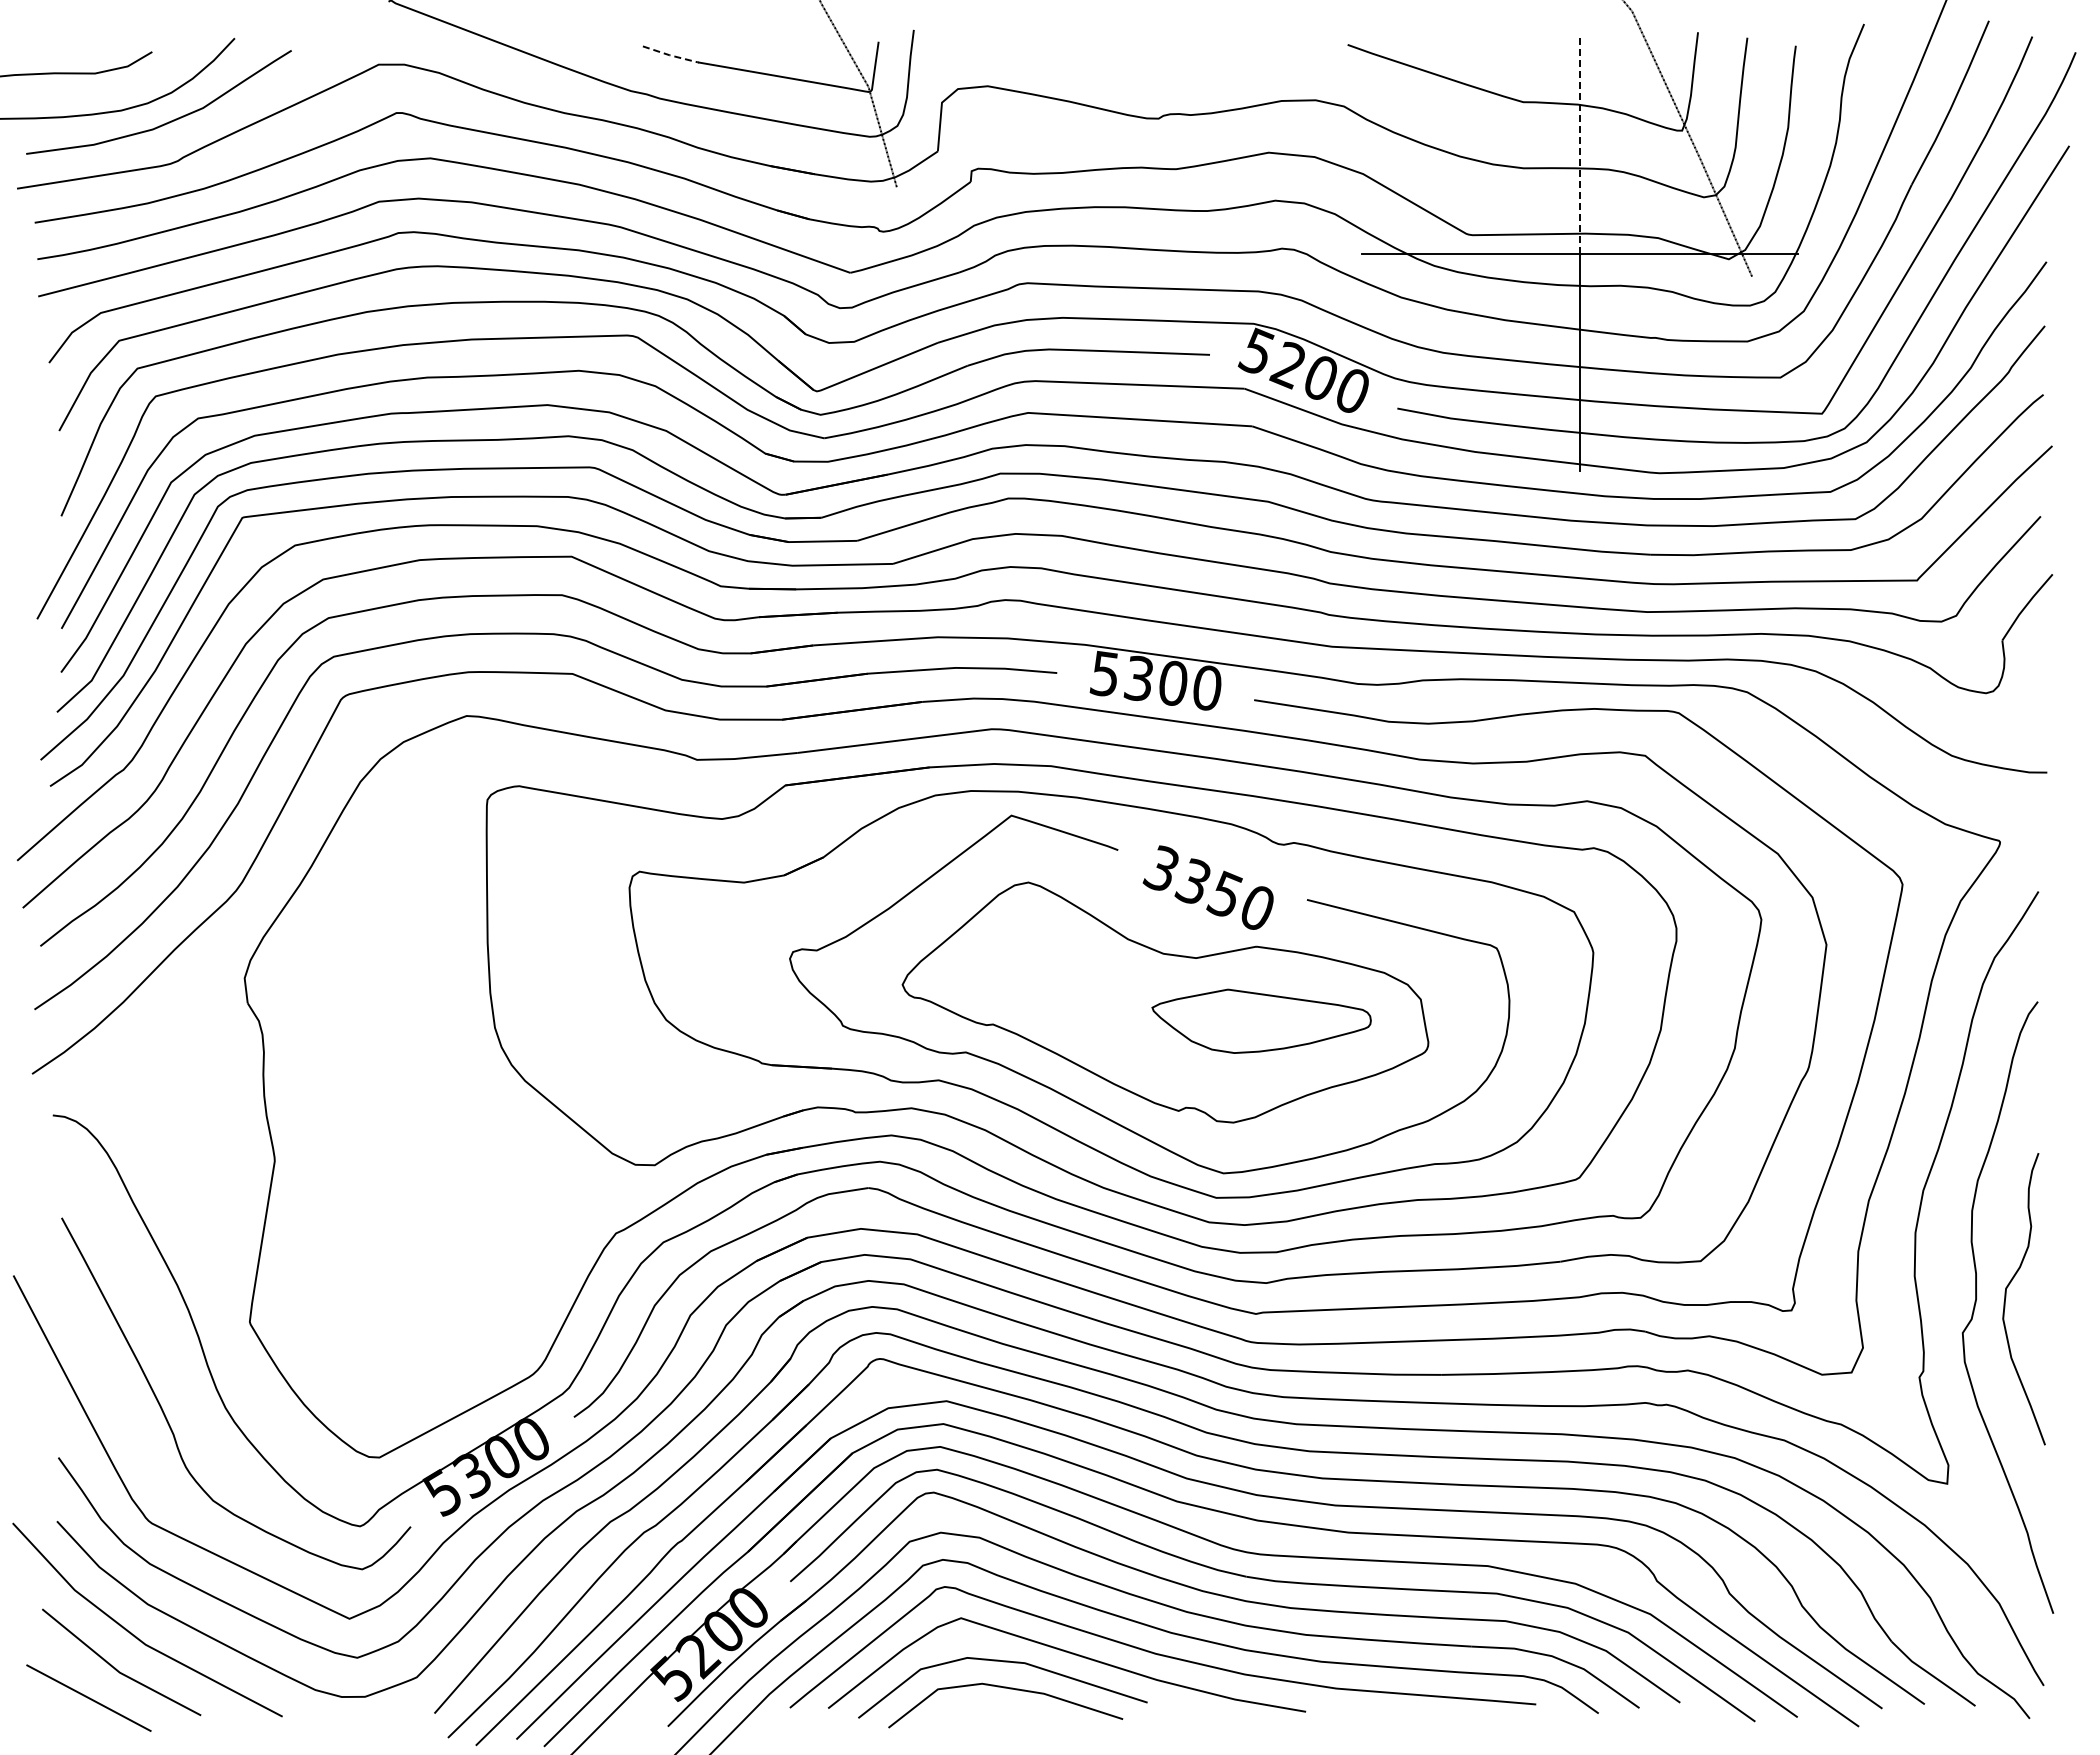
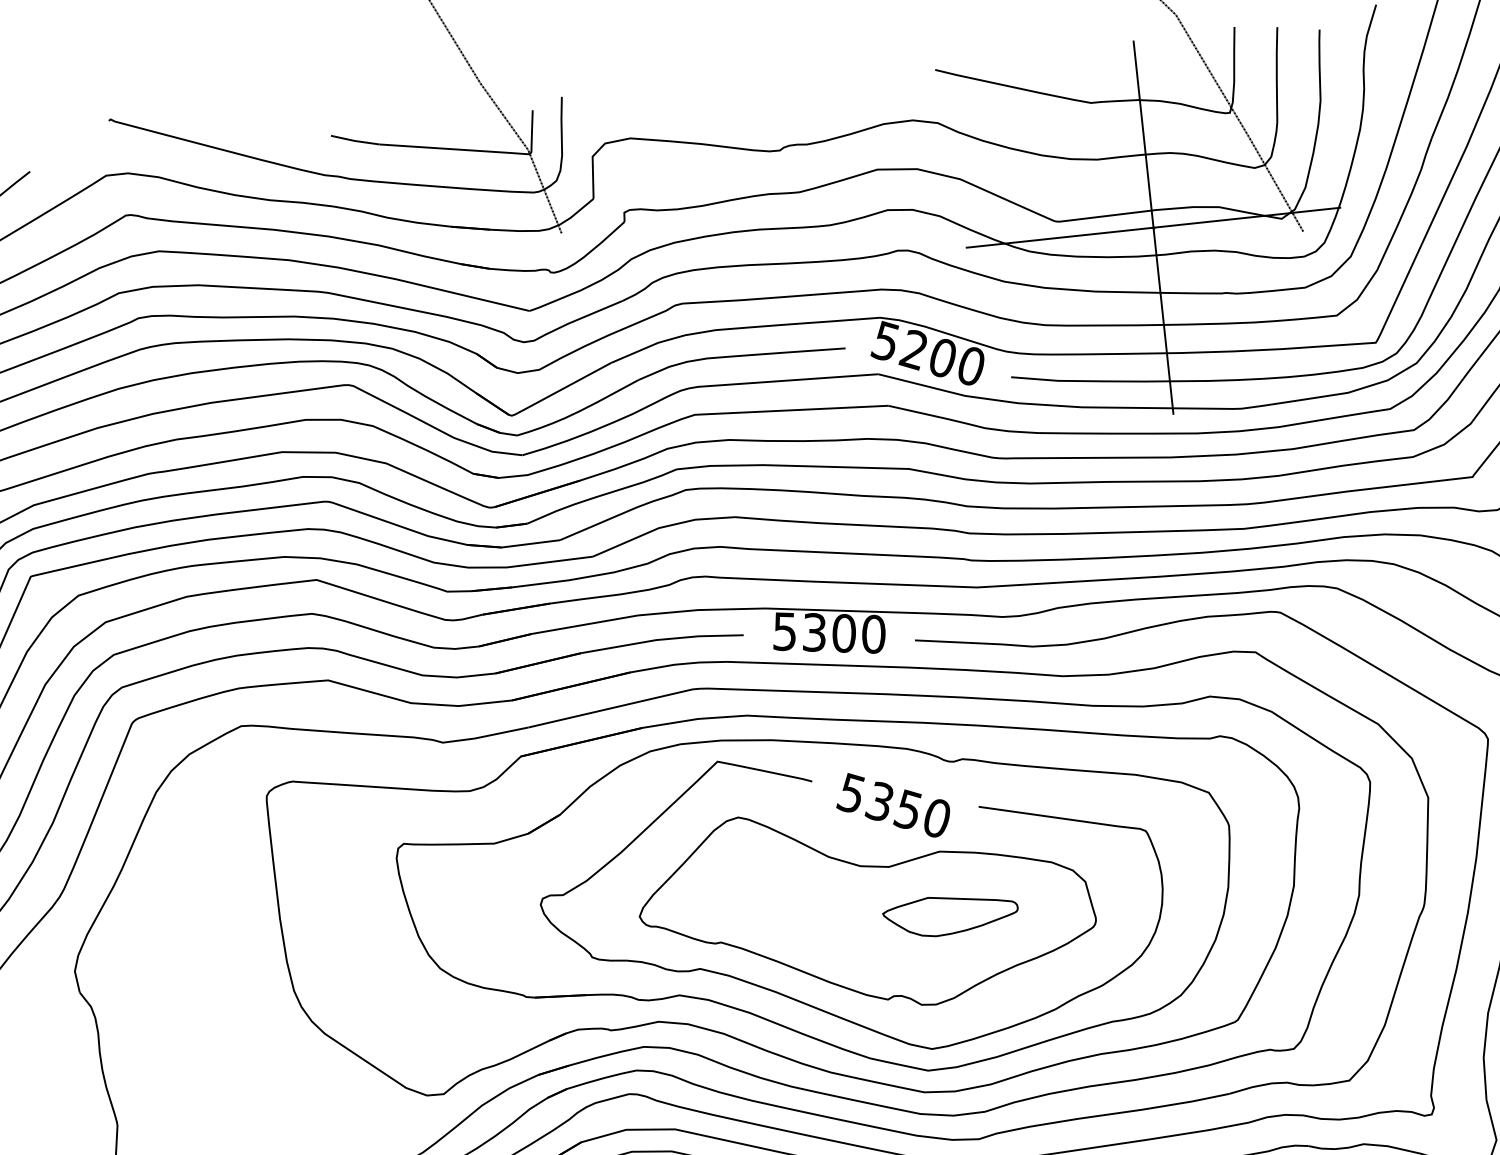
line: (669, 55) -> (354, 141), dashed -> solid
line: (1579, 145) -> (1143, 134), dashed -> solid
text: (1160, 867) -> (850, 792), 3350 -> 5350
part: (1261, 1020) -> (950, 914), size x0.71

